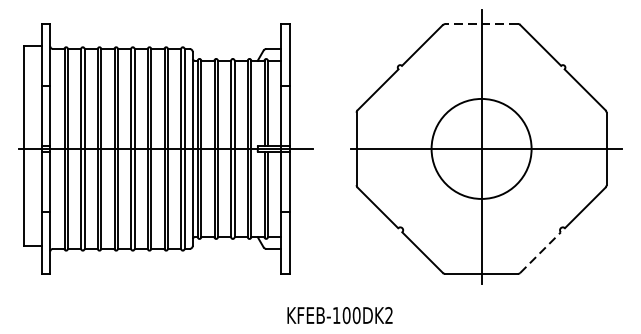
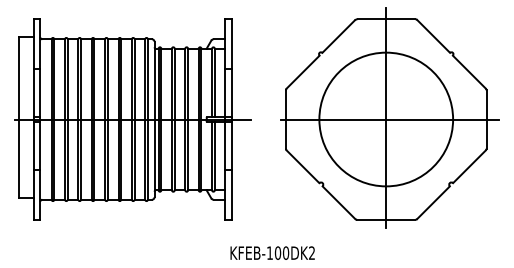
line: (481, 24) -> (386, 19), dashed -> solid
circle: (481, 148) -> (386, 119), size x1.67
line: (540, 252) -> (433, 202), dashed -> solid

